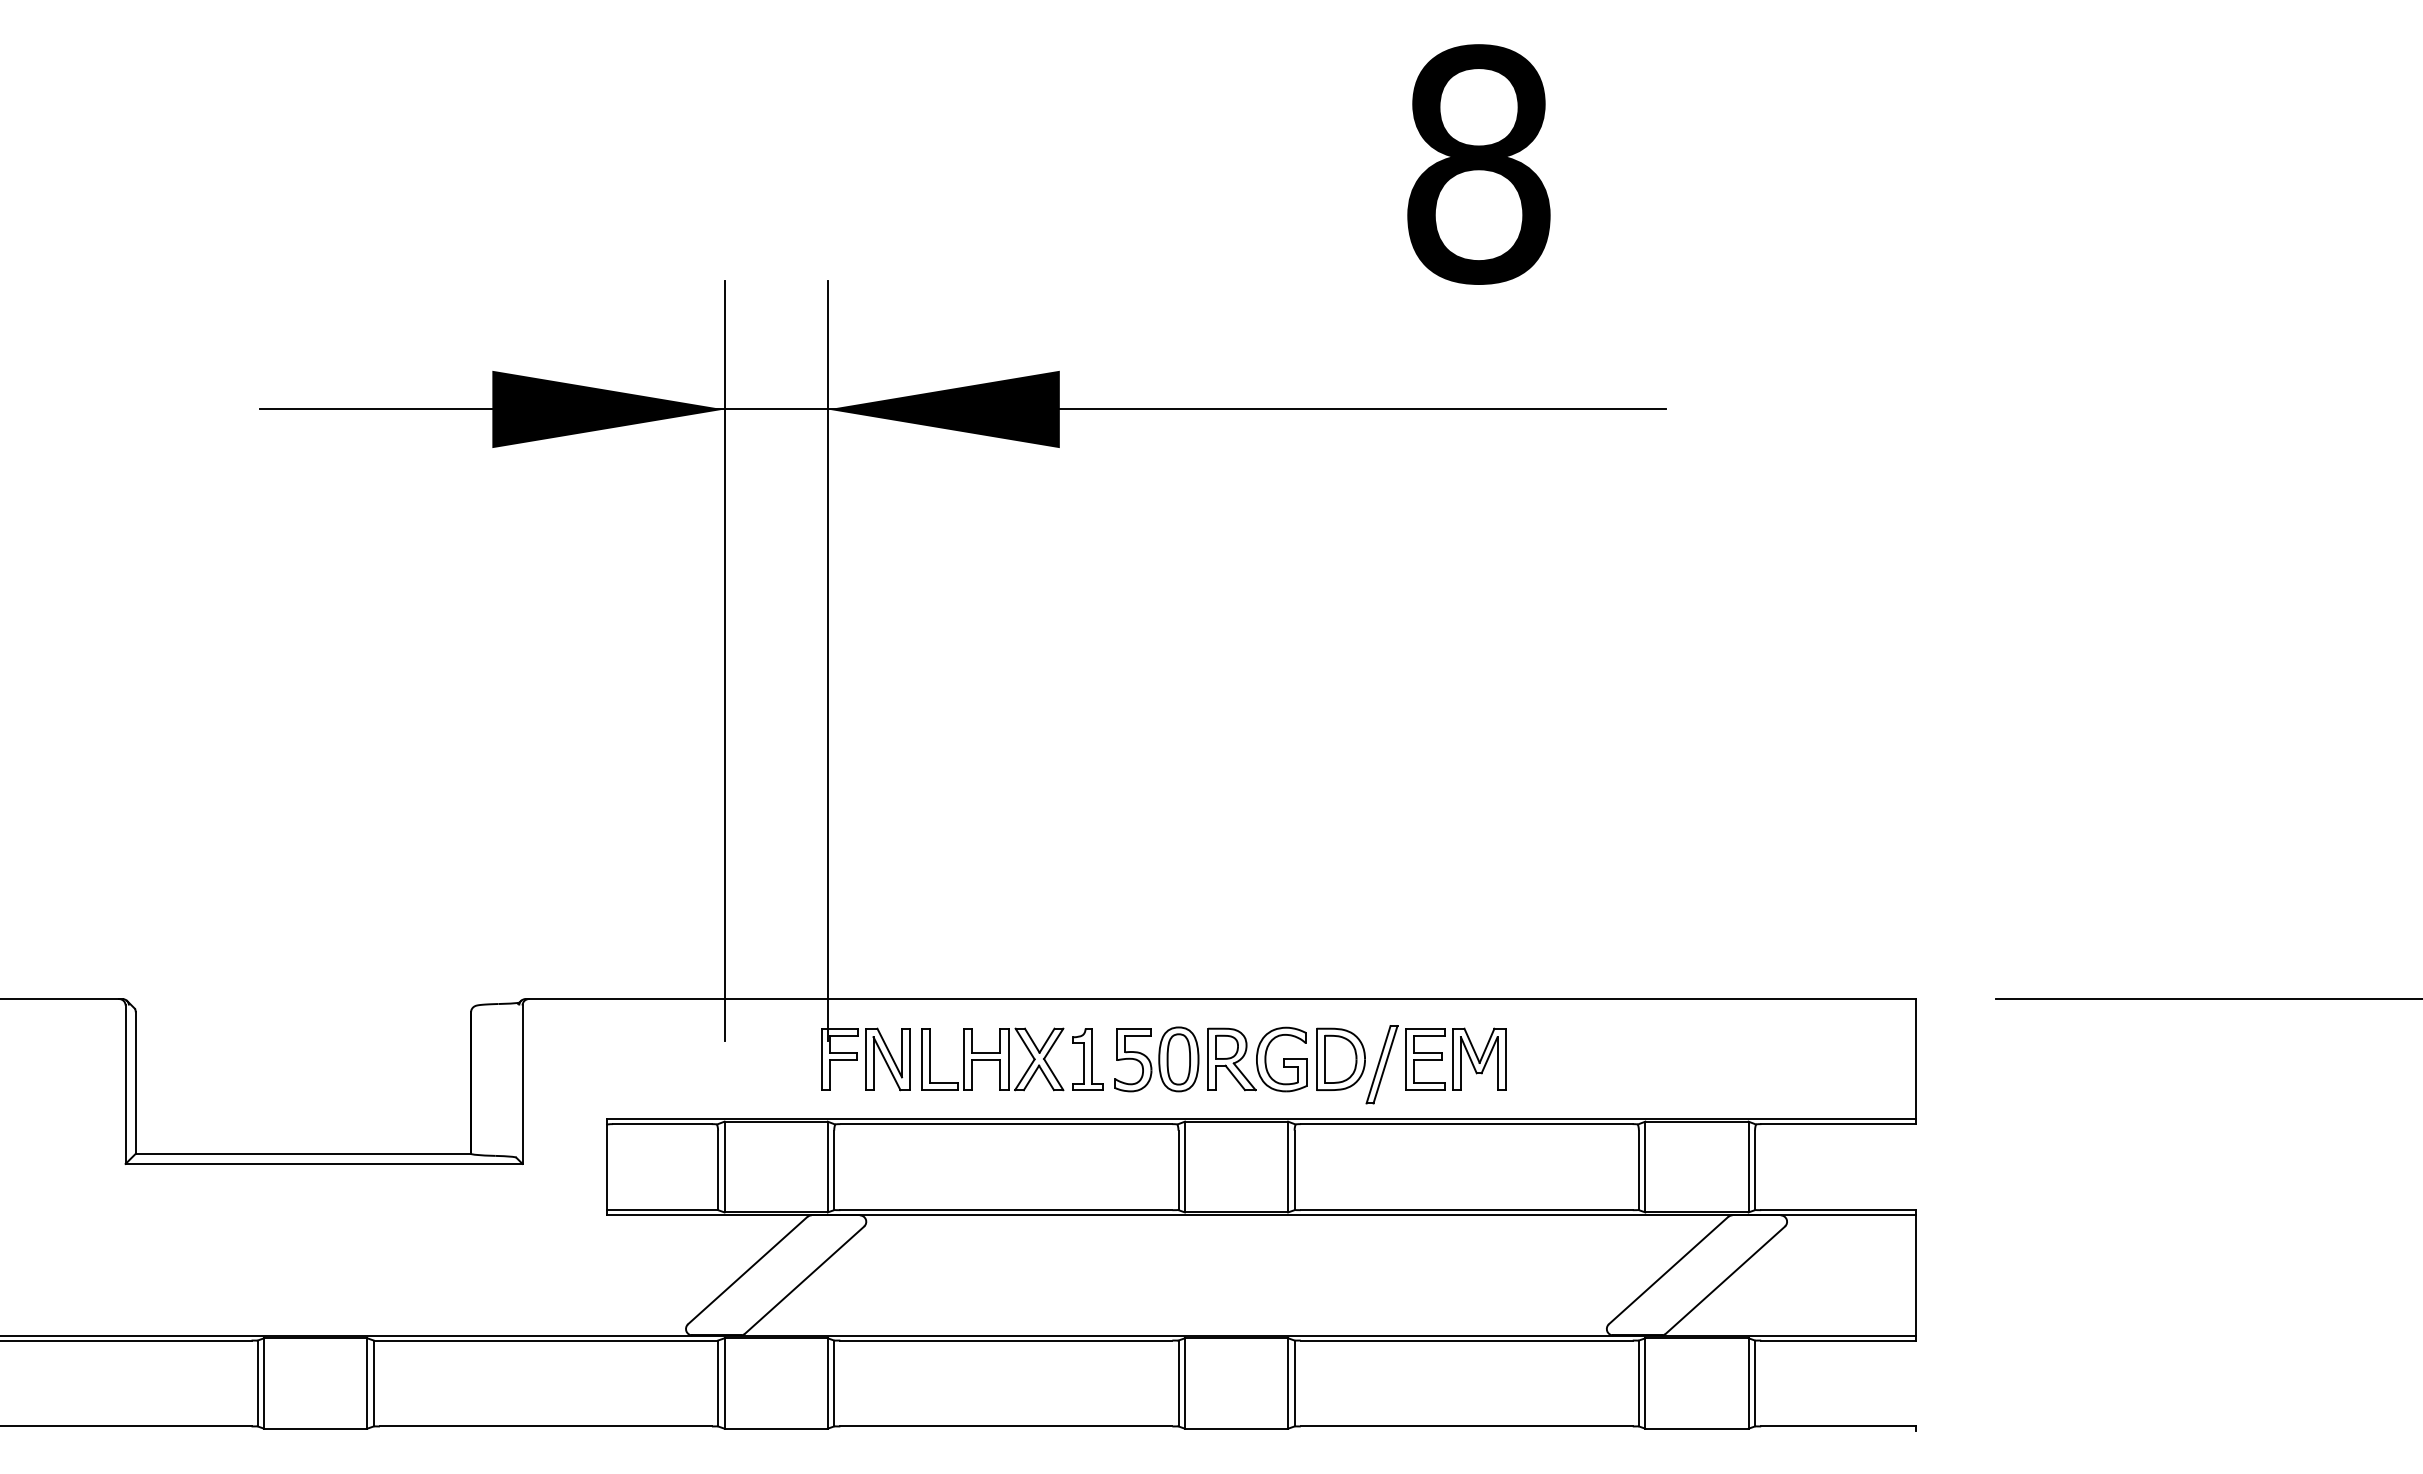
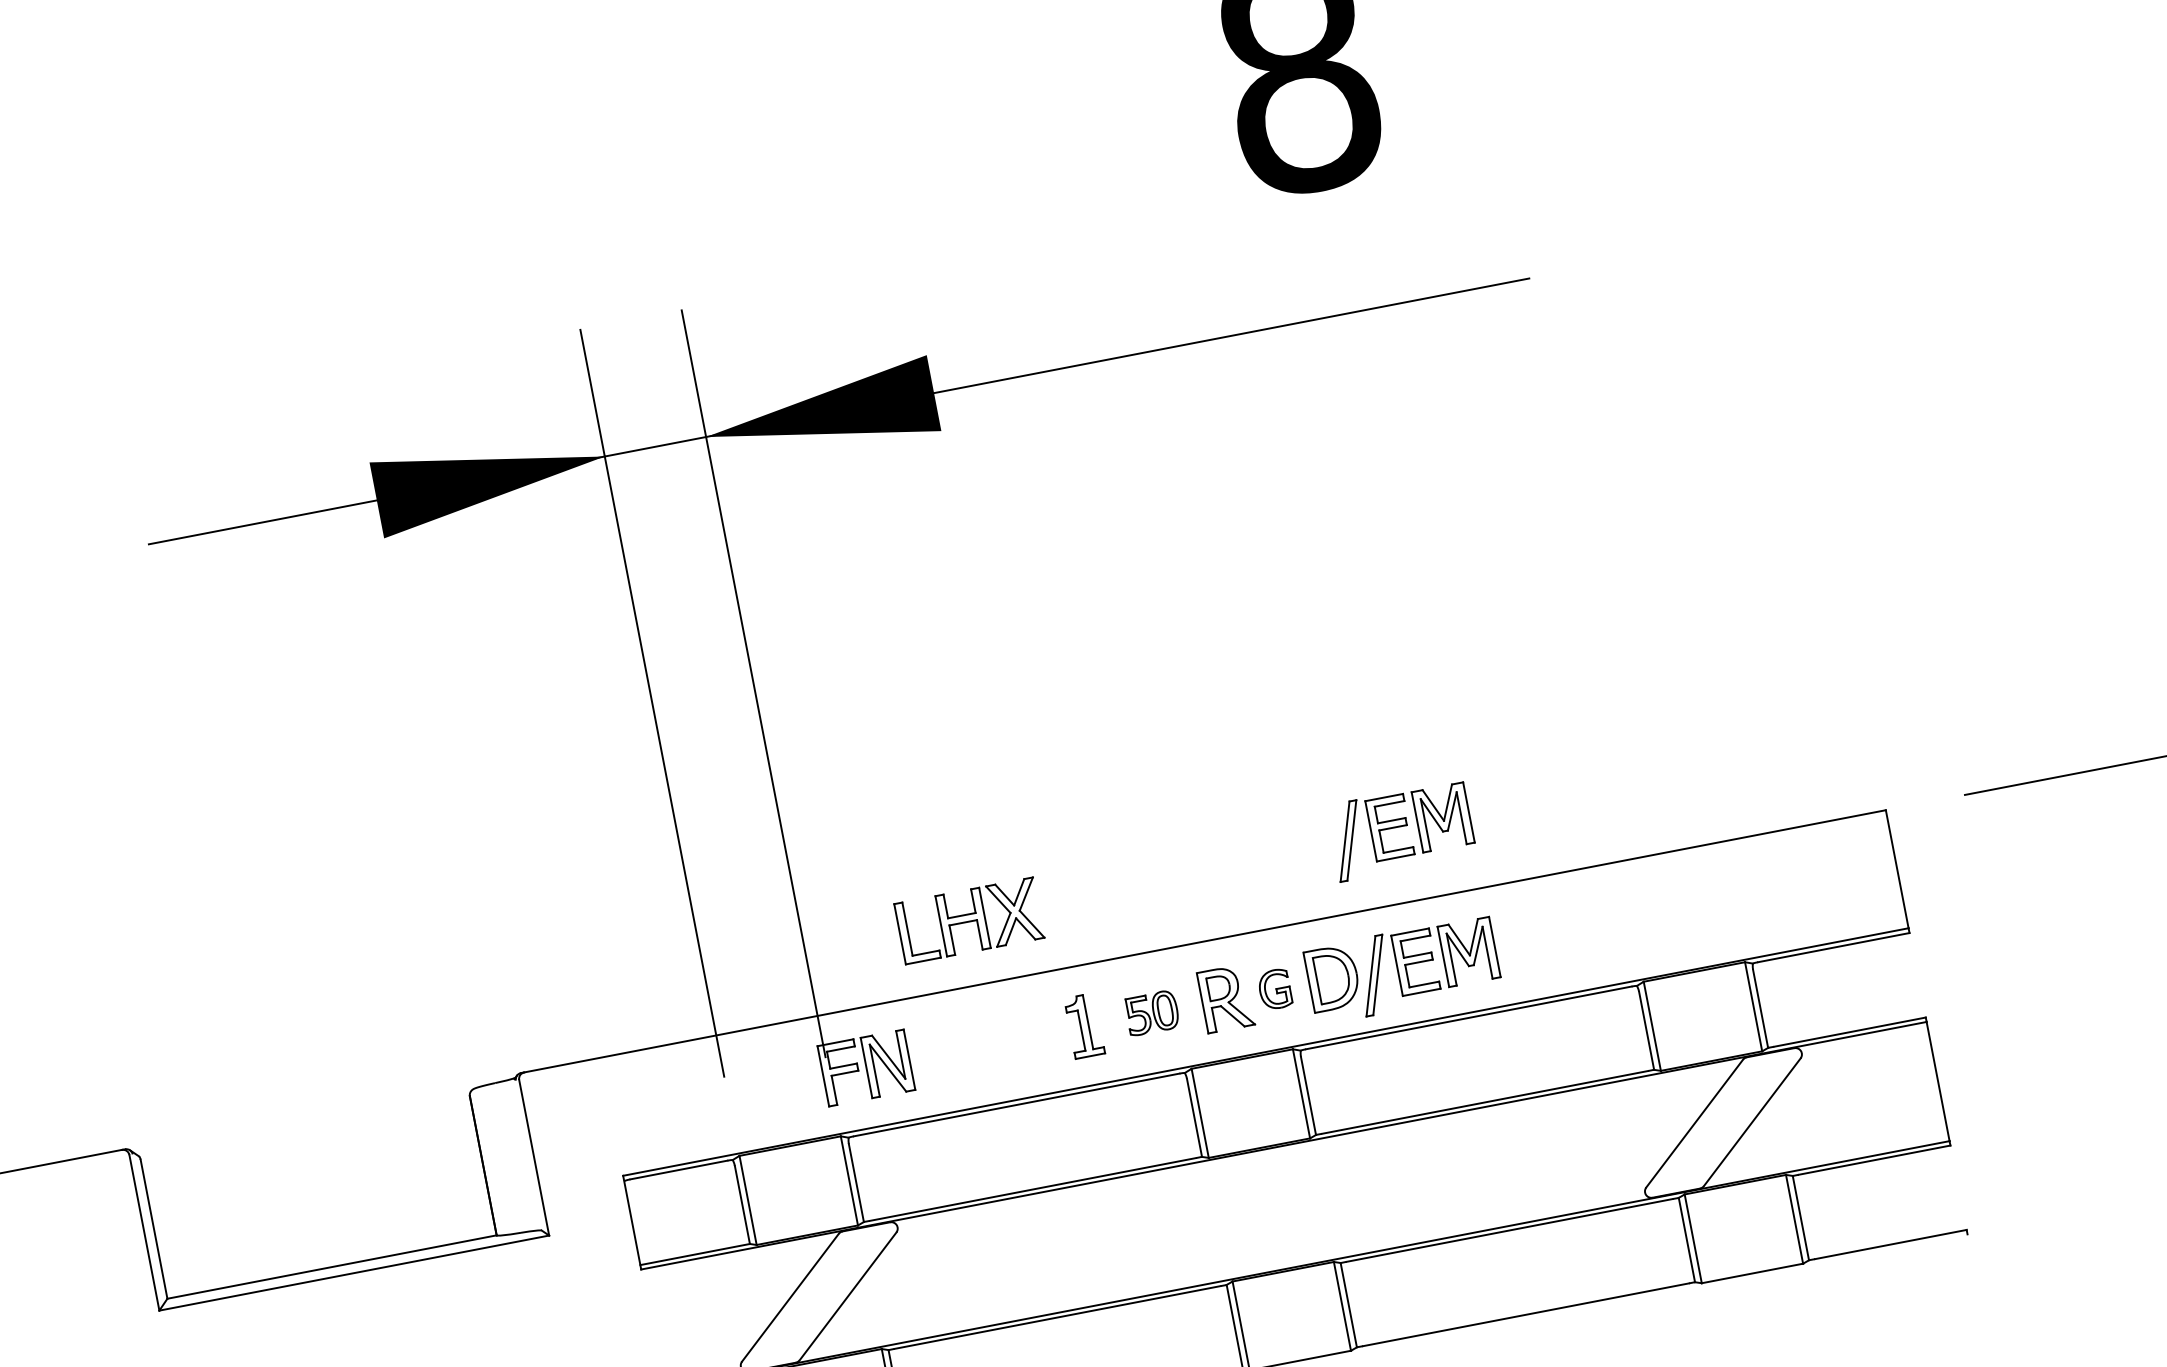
part: (1435, 927) -> (1400, 830), added
part: (992, 1059) -> (969, 921), moved
part: (1156, 1059) -> (1151, 1013), size x0.6
part: (1281, 1059) -> (1274, 989), size x0.6

